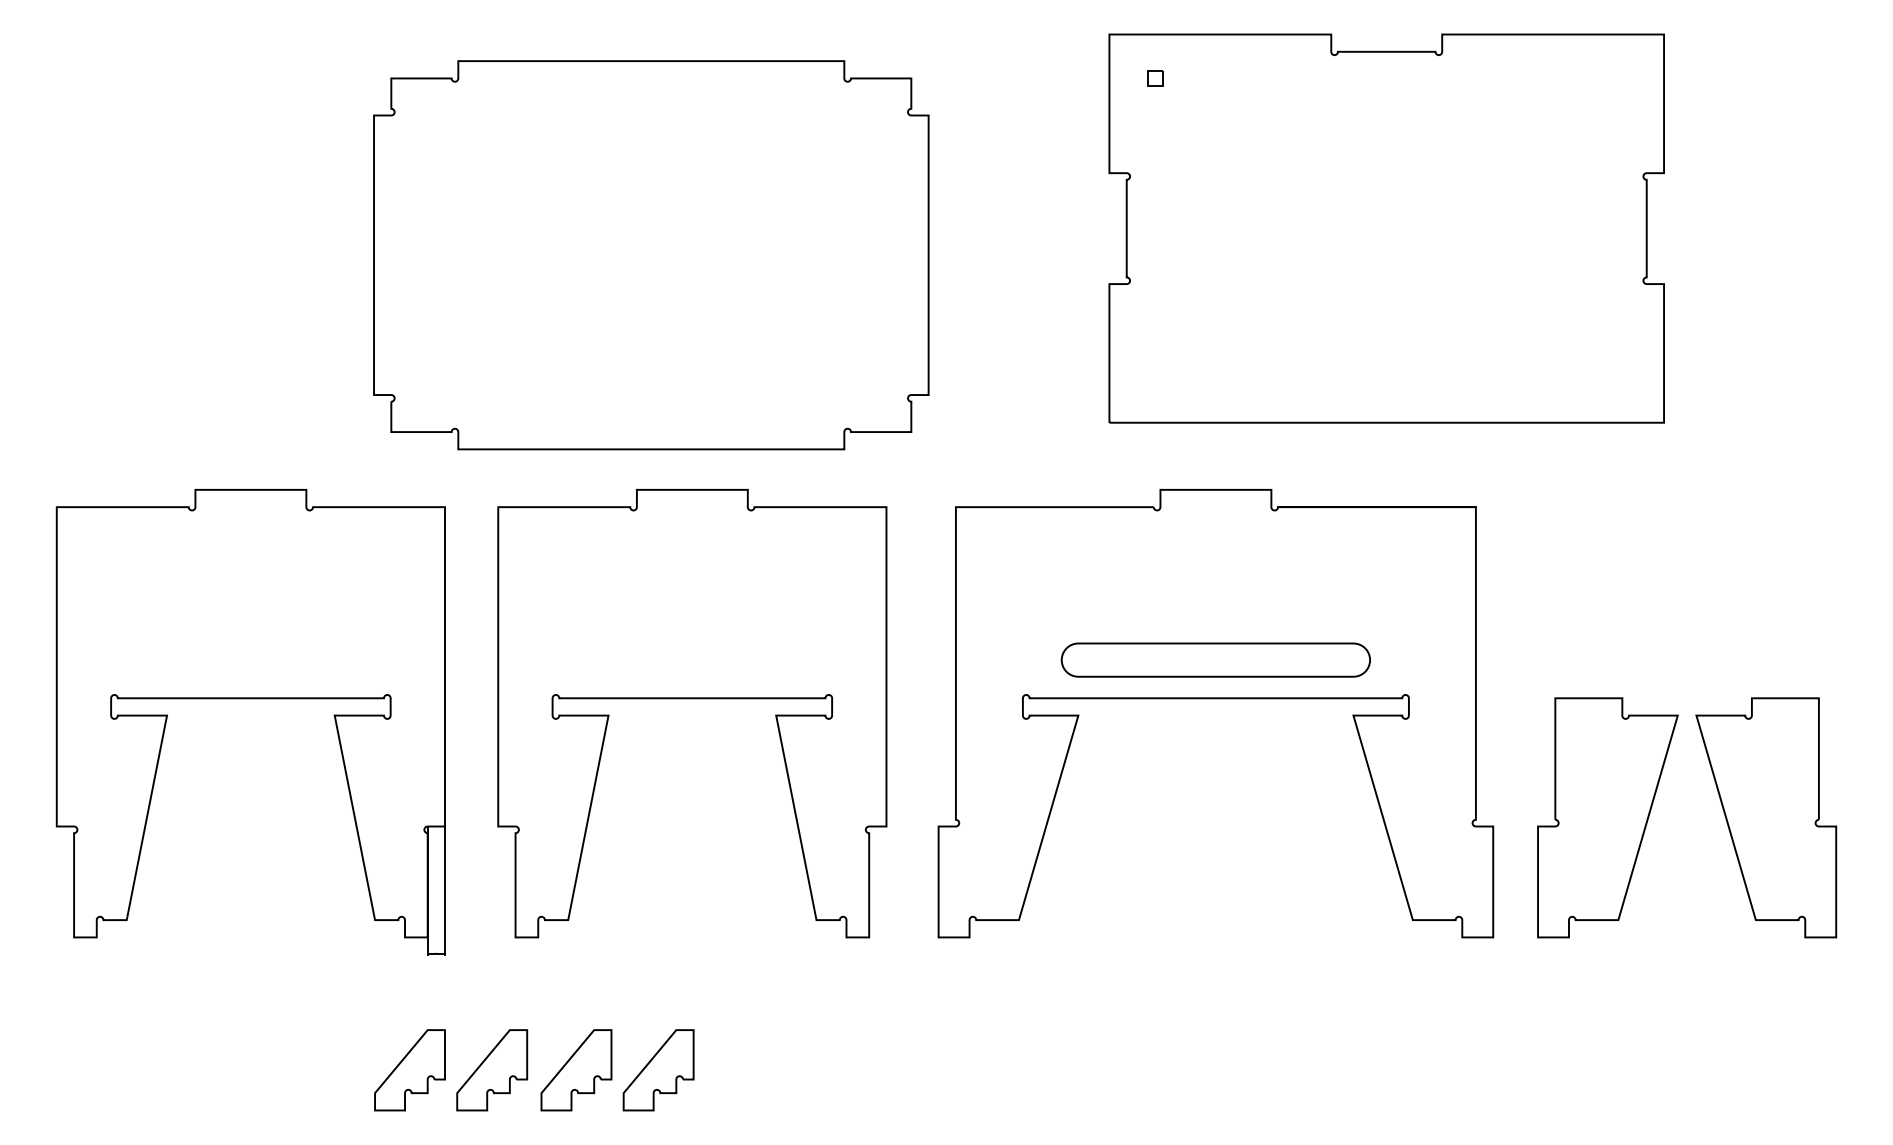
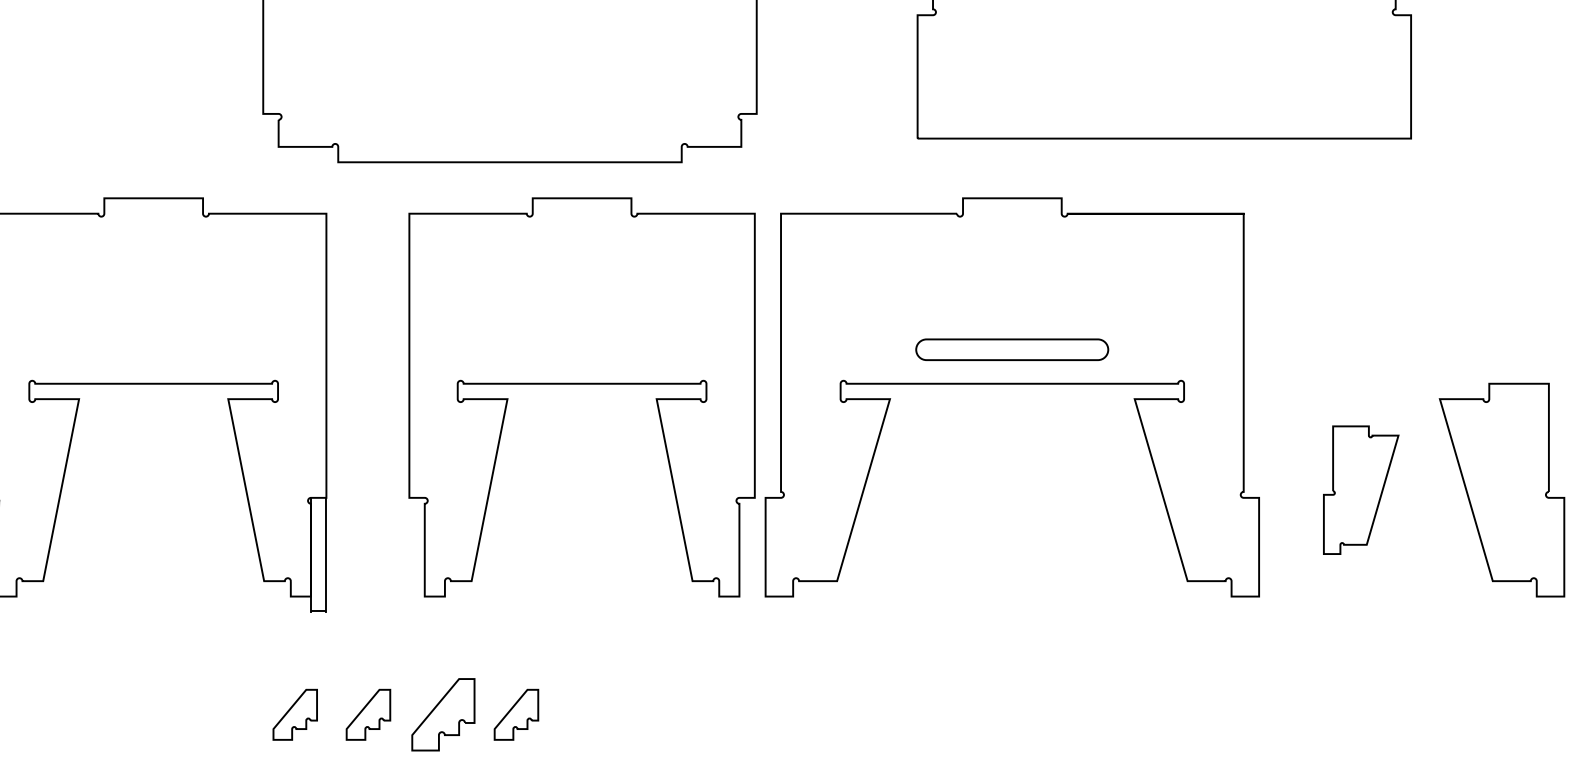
part: (1215, 659) -> (1011, 349), size x0.7
part: (692, 699) -> (582, 384), moved
part: (1607, 817) -> (1360, 489), size x0.6
part: (409, 1070) -> (294, 714), size x0.7
part: (492, 1070) -> (368, 714), size x0.7
part: (658, 1070) -> (516, 714), size x0.7

